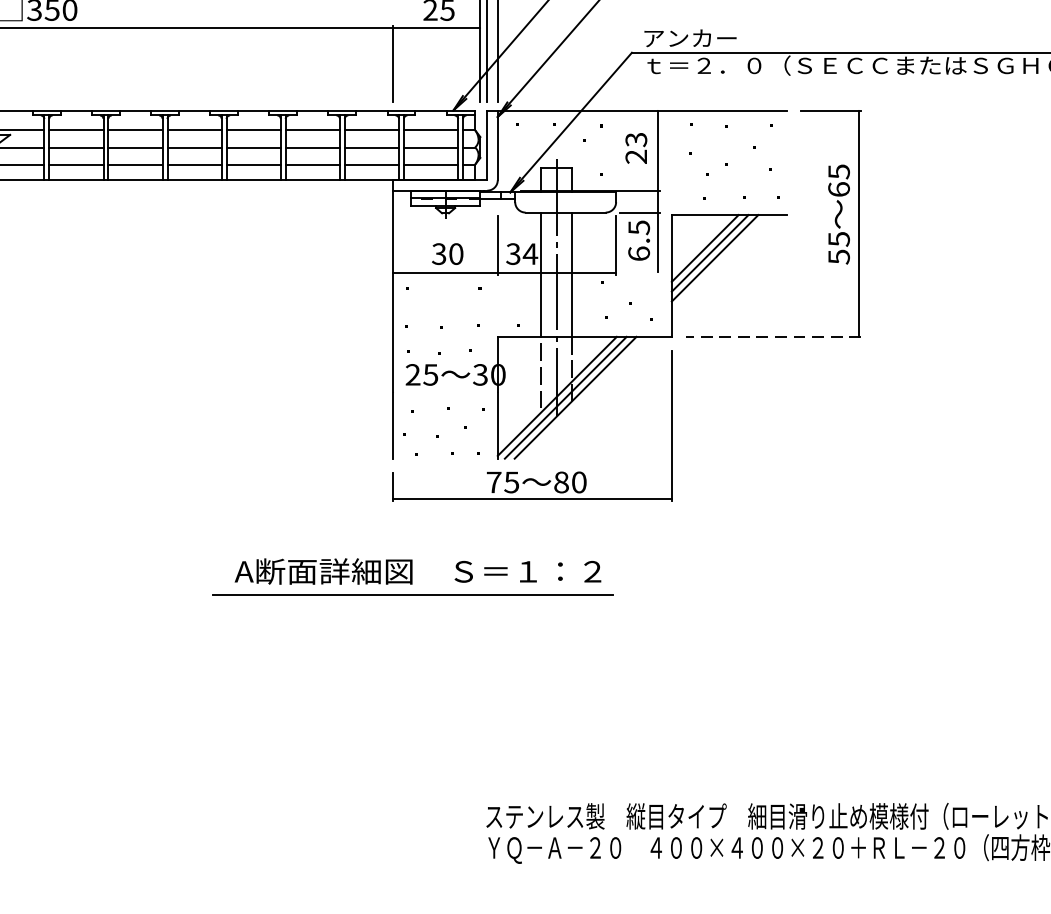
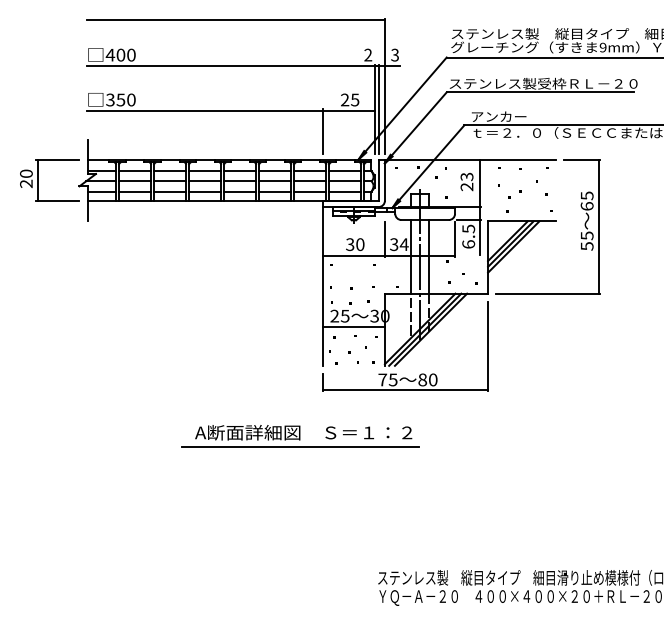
line: (773, 336) -> (548, 293), dashed -> solid
line: (444, 392) -> (353, 326), added
part: (412, 577) -> (300, 436), moved

